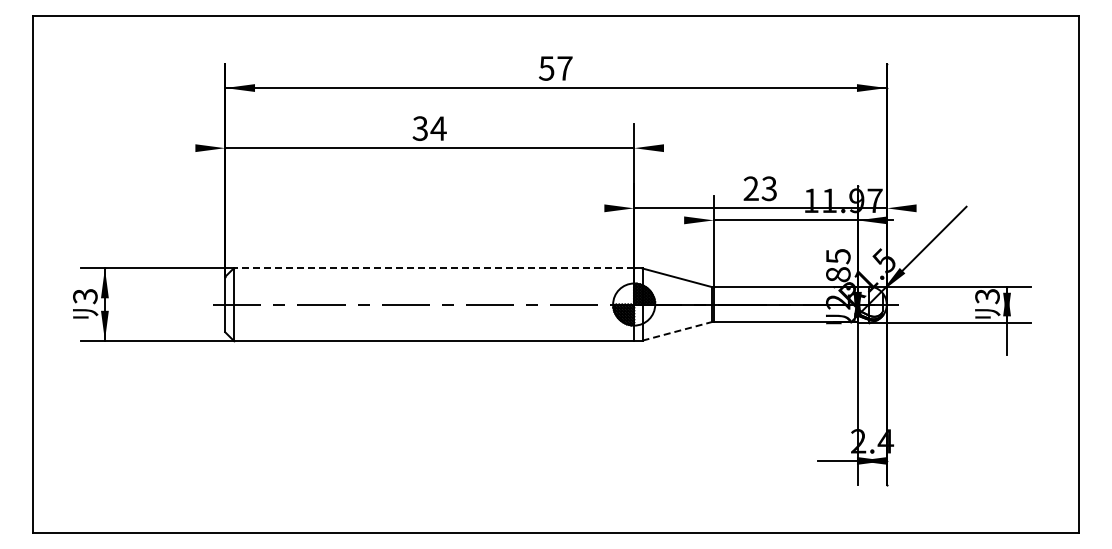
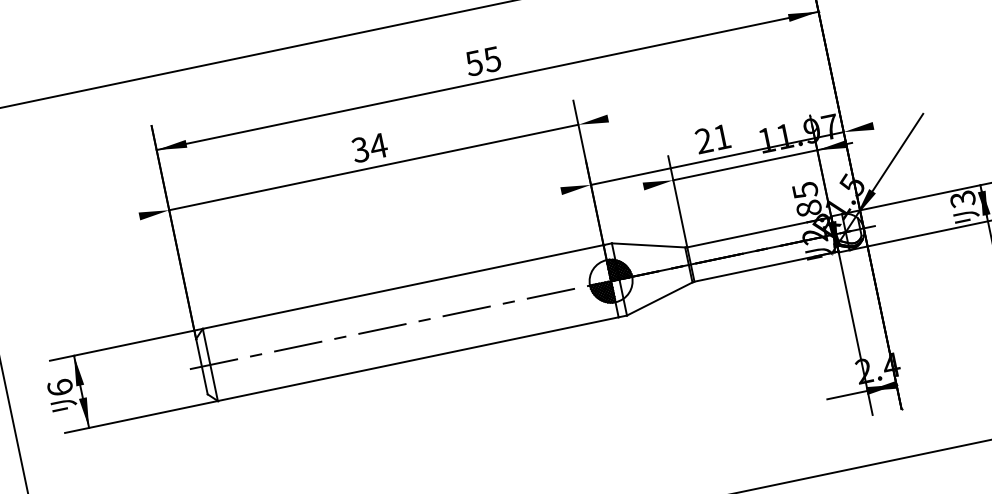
text: (564, 68) -> (492, 59), 57 -> 55
text: (768, 188) -> (721, 137), 23 -> 21
line: (433, 268) -> (402, 287), dashed -> solid
text: (85, 296) -> (60, 387), 3 -> 6
line: (677, 331) -> (660, 299), dashed -> solid

